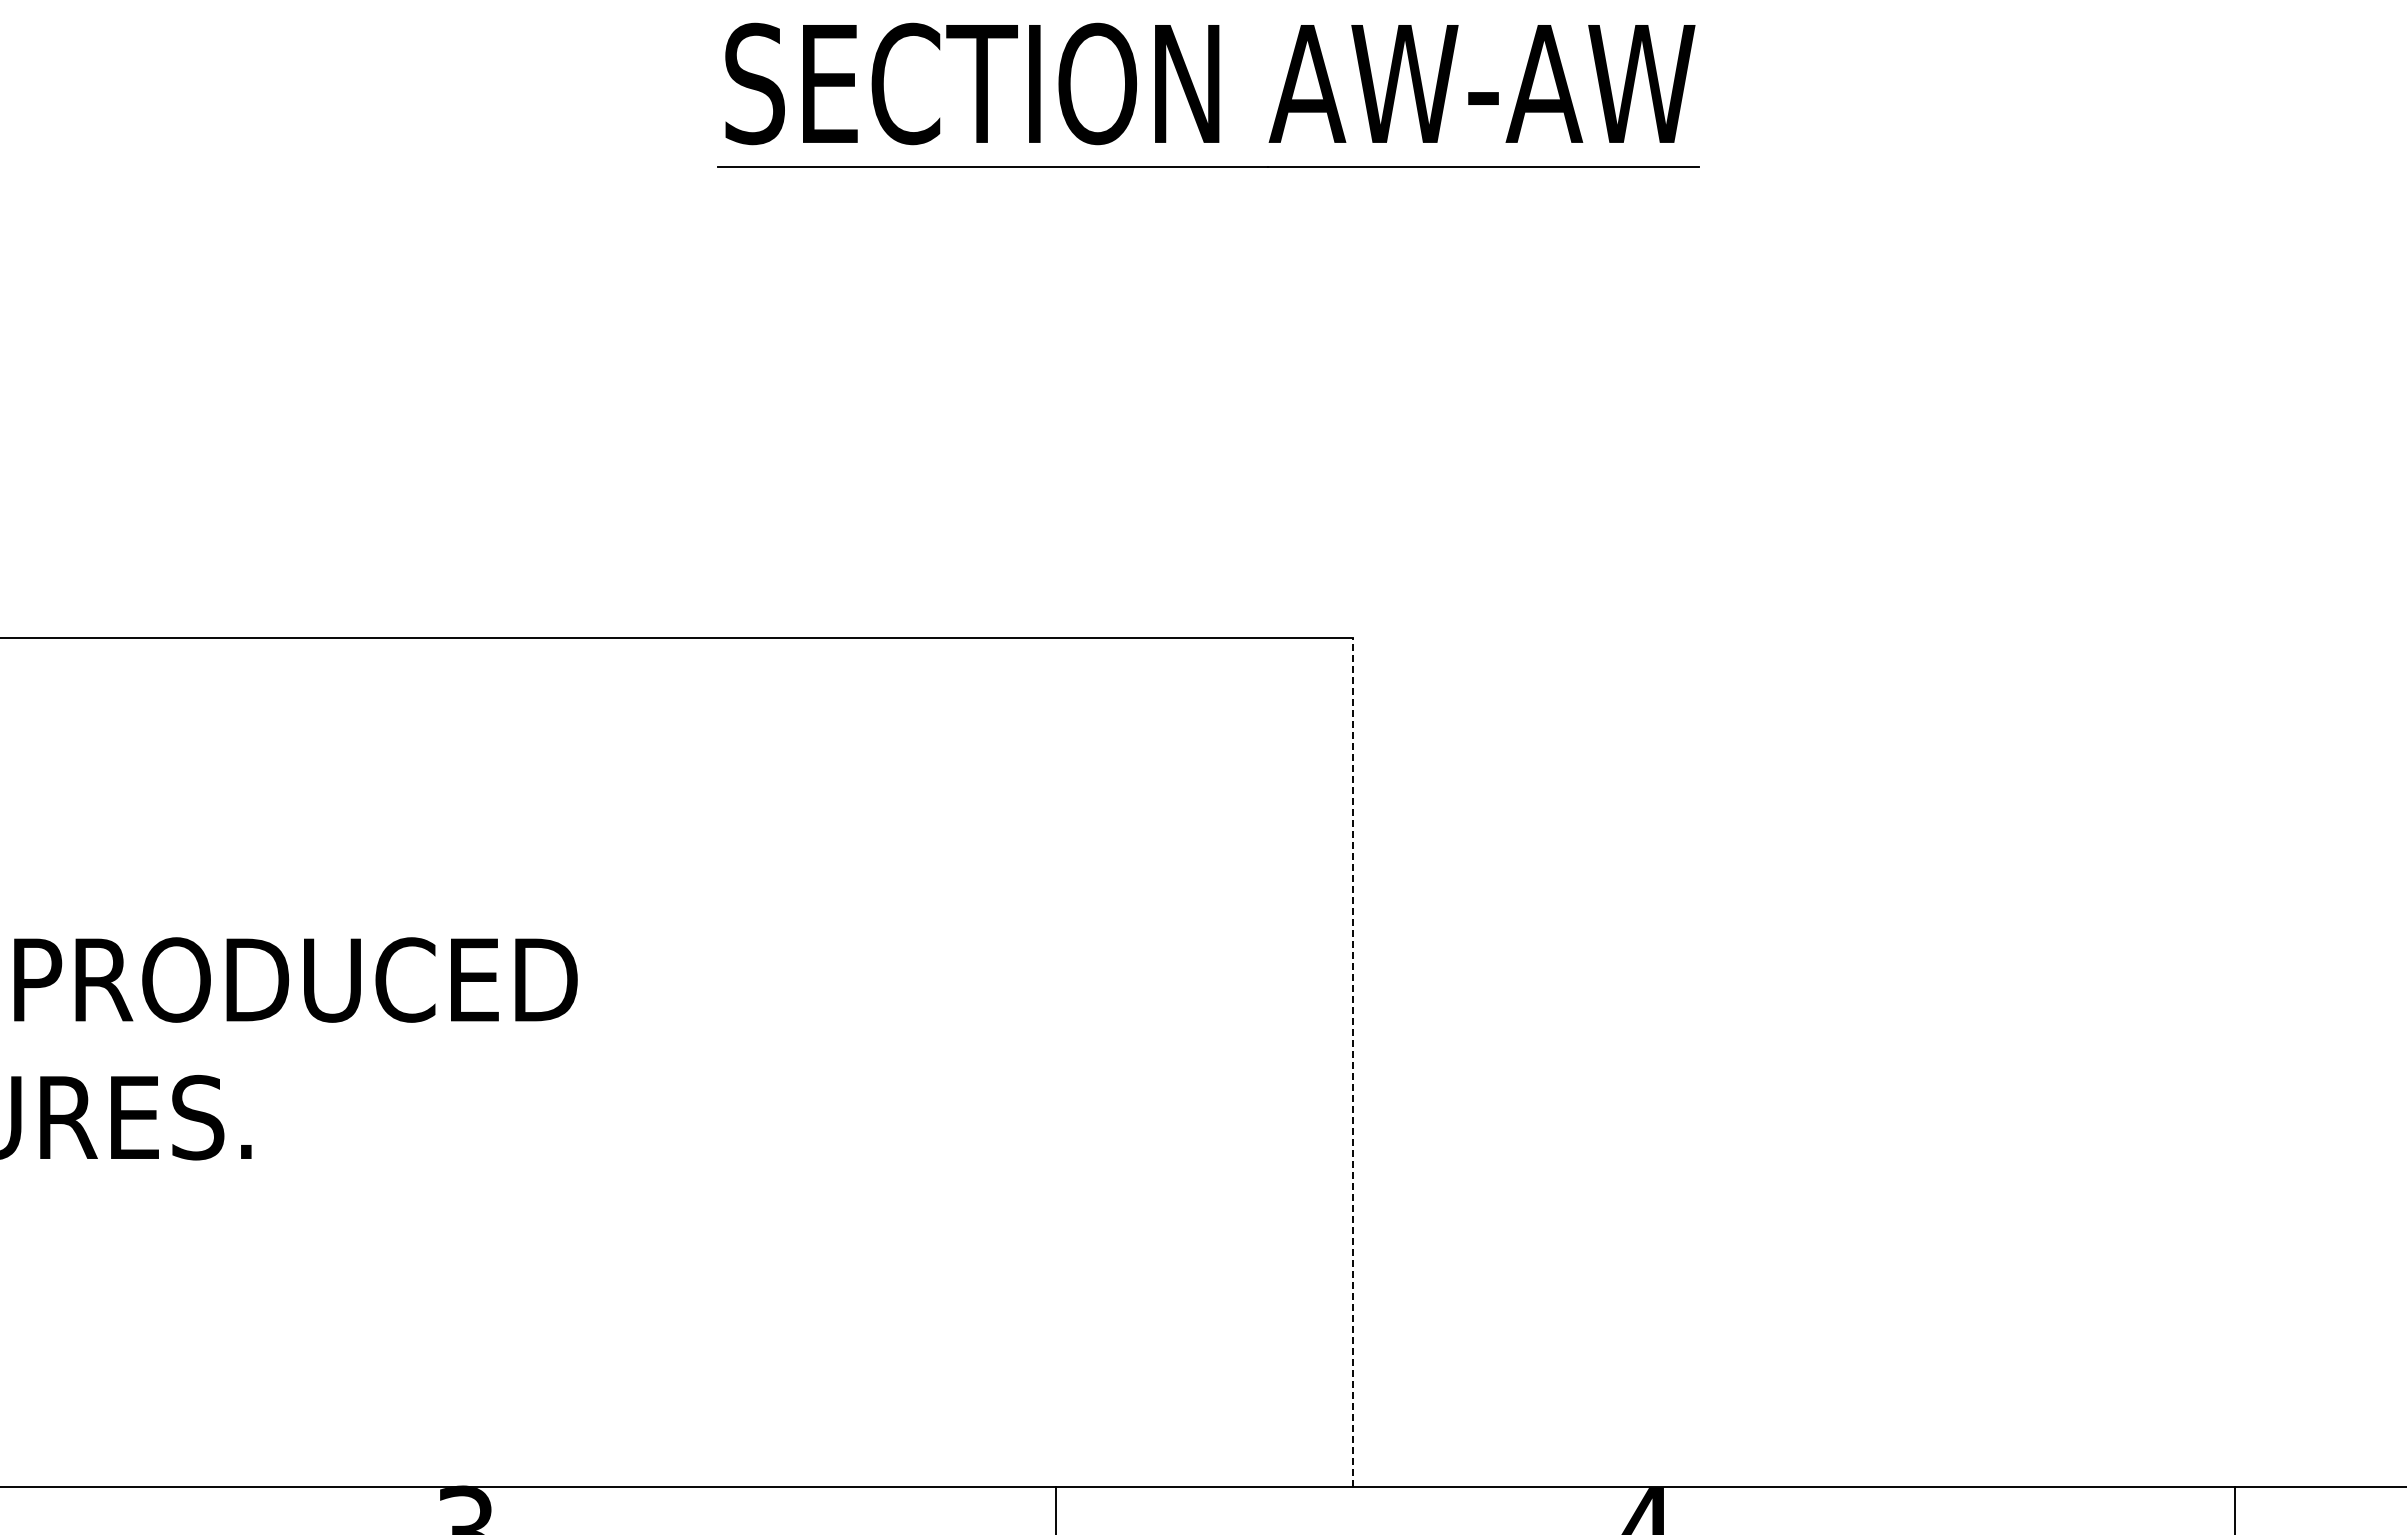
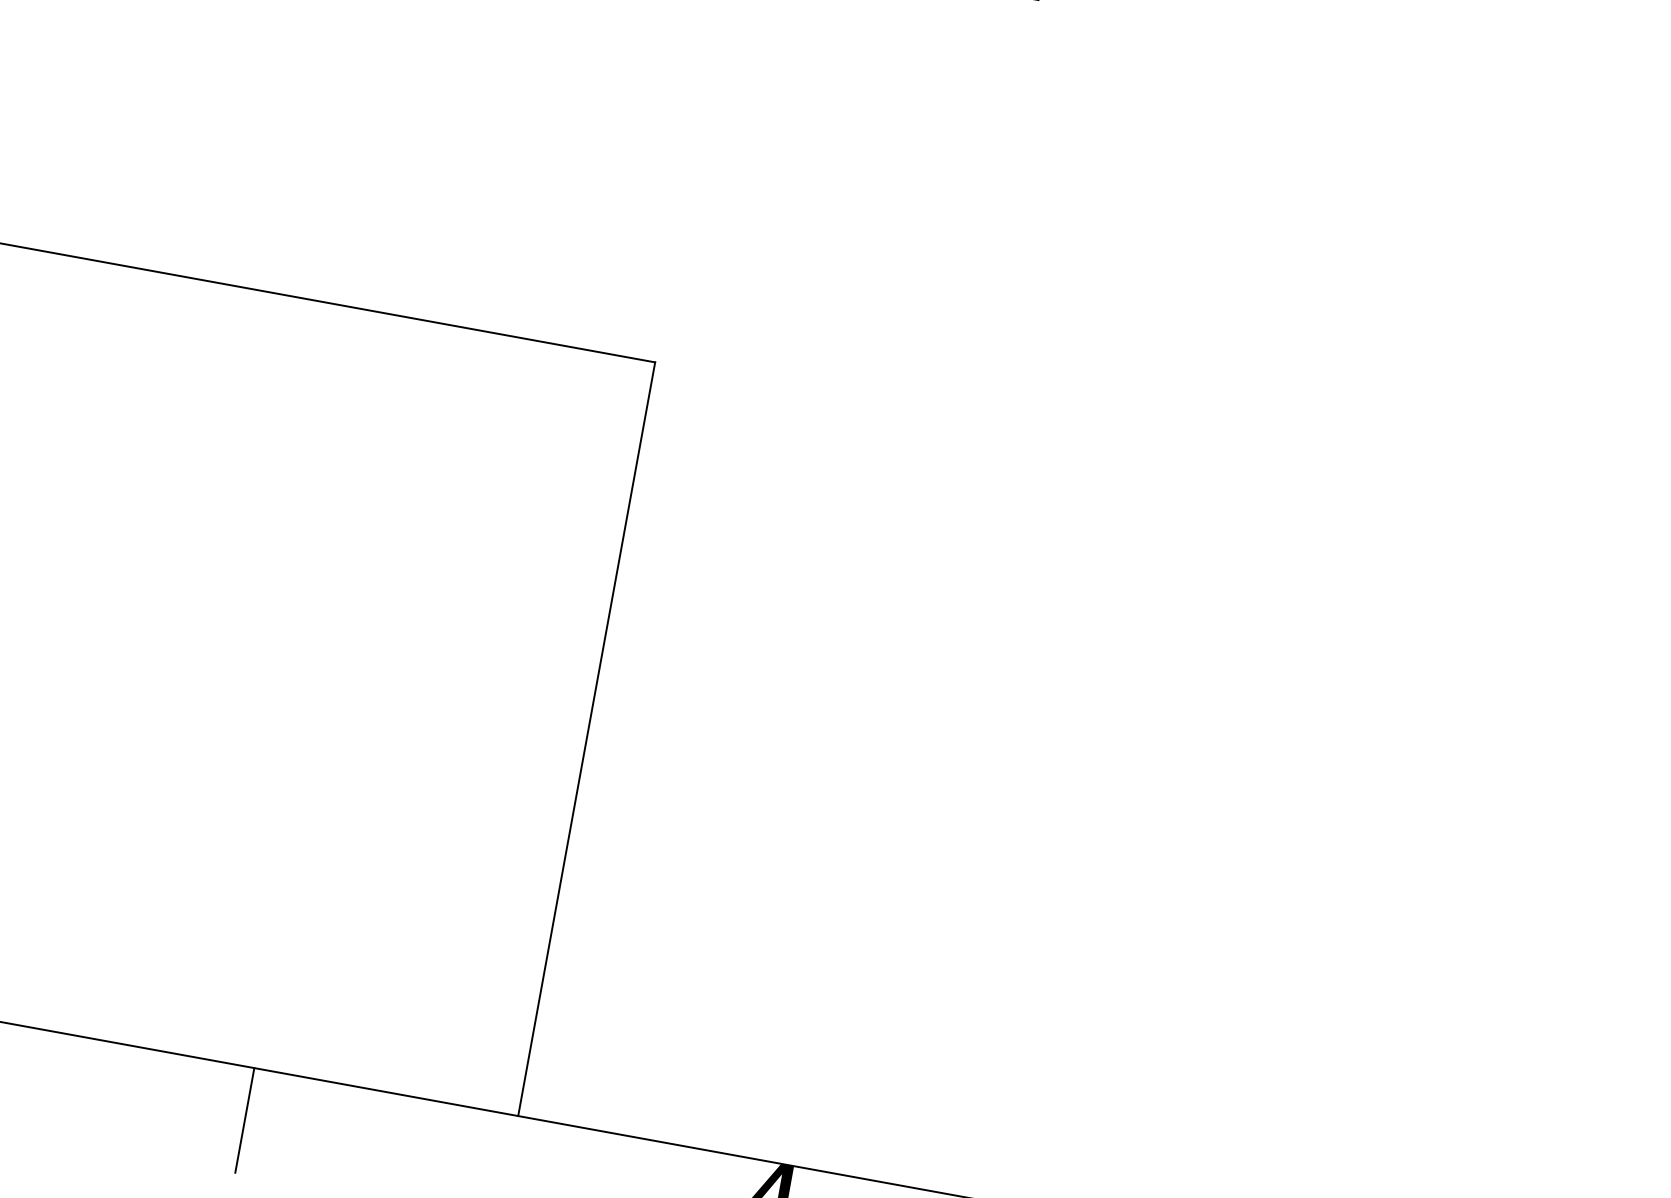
line: (1352, 1062) -> (586, 739), dashed -> solid

